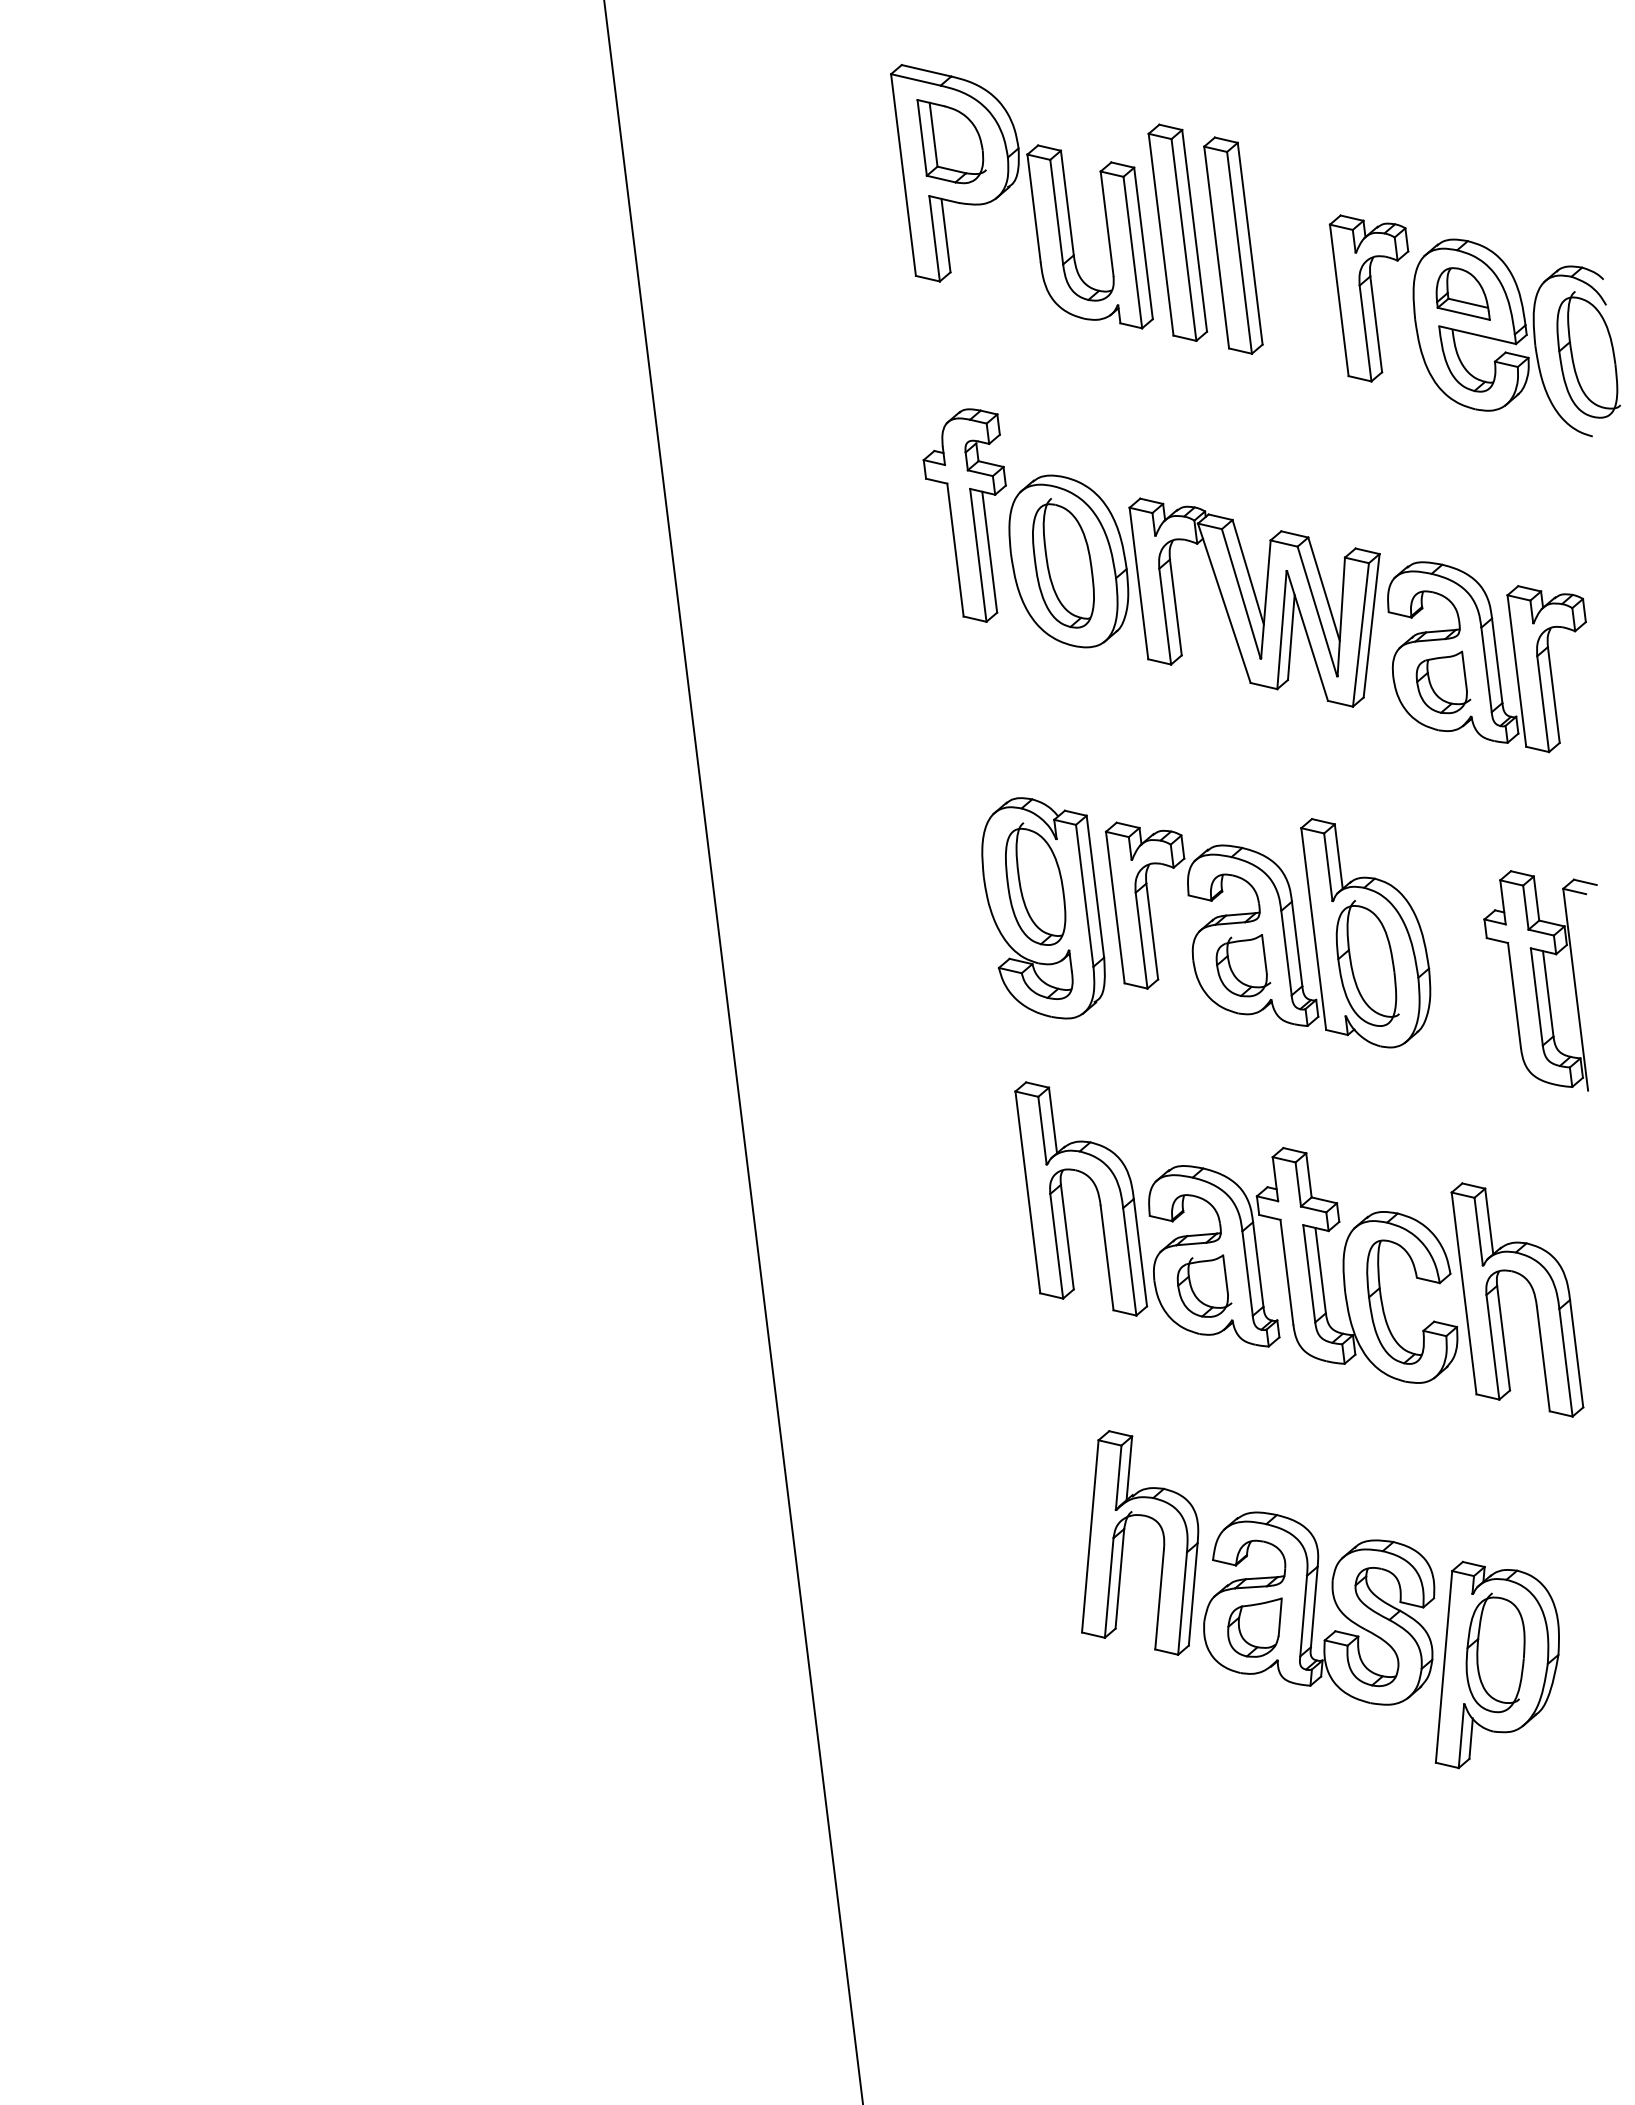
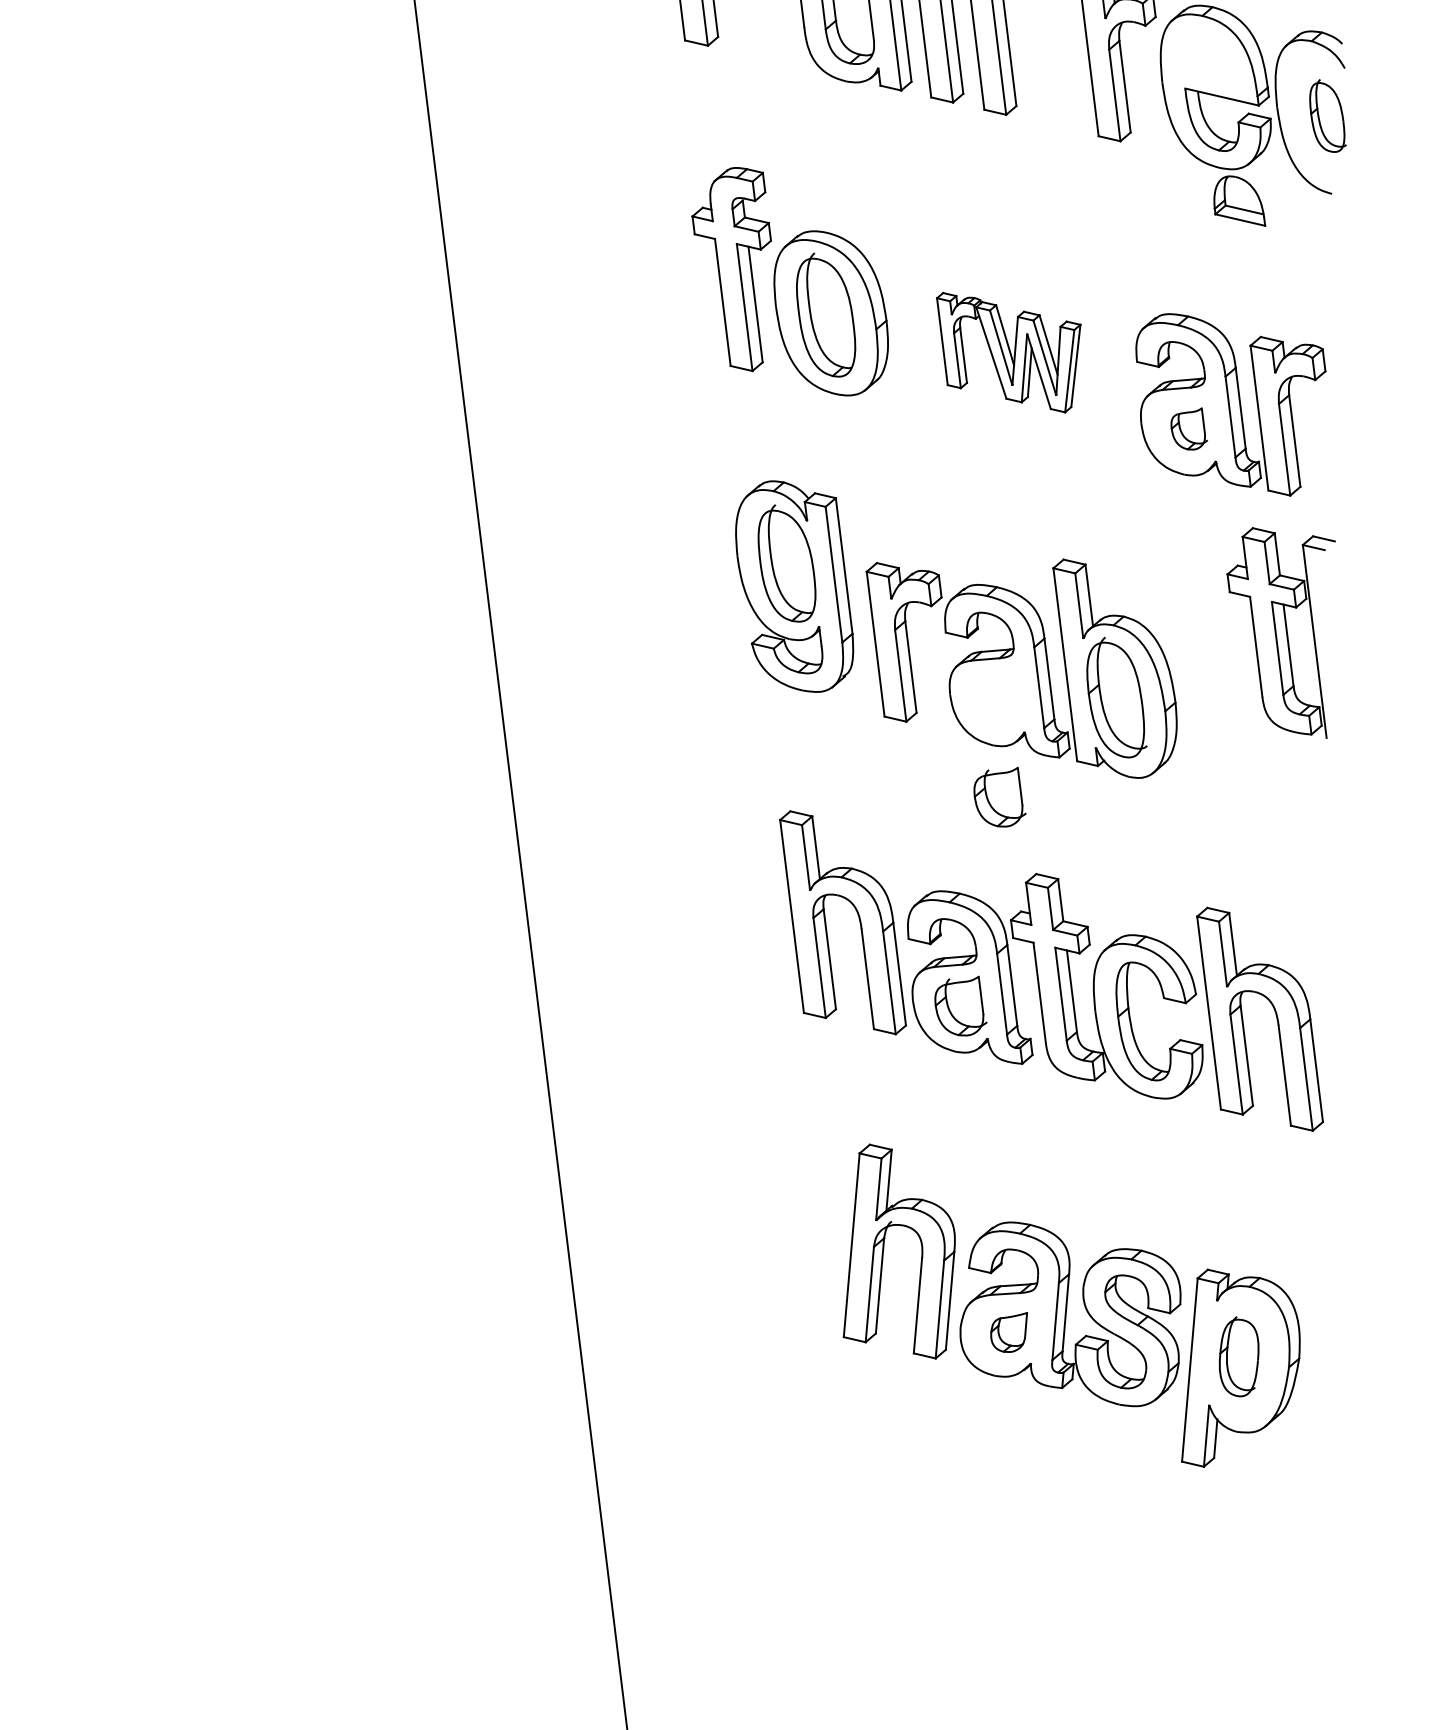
part: (1462, 293) -> (1239, 200), moved
part: (1588, 354) -> (1327, 115), size x0.6
part: (1254, 602) -> (1008, 352), size x0.6
part: (1443, 682) -> (1189, 429), size x0.7
part: (1043, 908) -> (794, 586), moved
part: (1243, 965) -> (1000, 797), moved
part: (1540, 980) -> (1281, 632), moved
part: (1254, 1627) -> (1008, 1332), size x0.7
part: (1495, 1652) -> (1239, 1356), size x0.7

